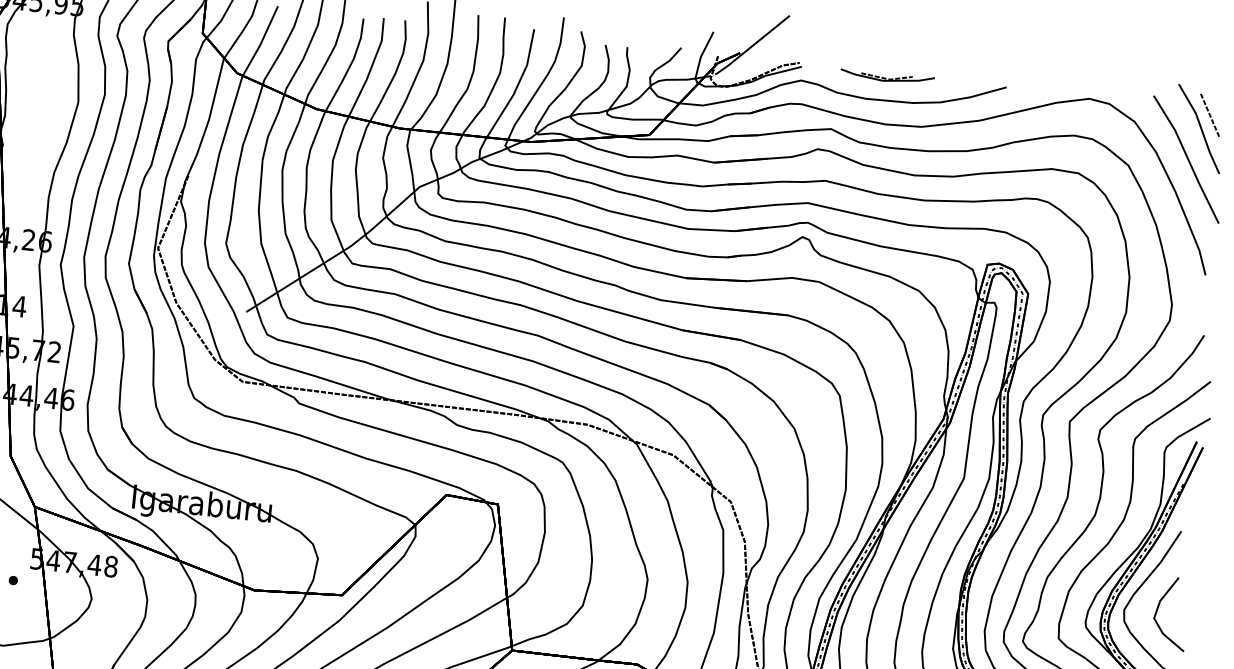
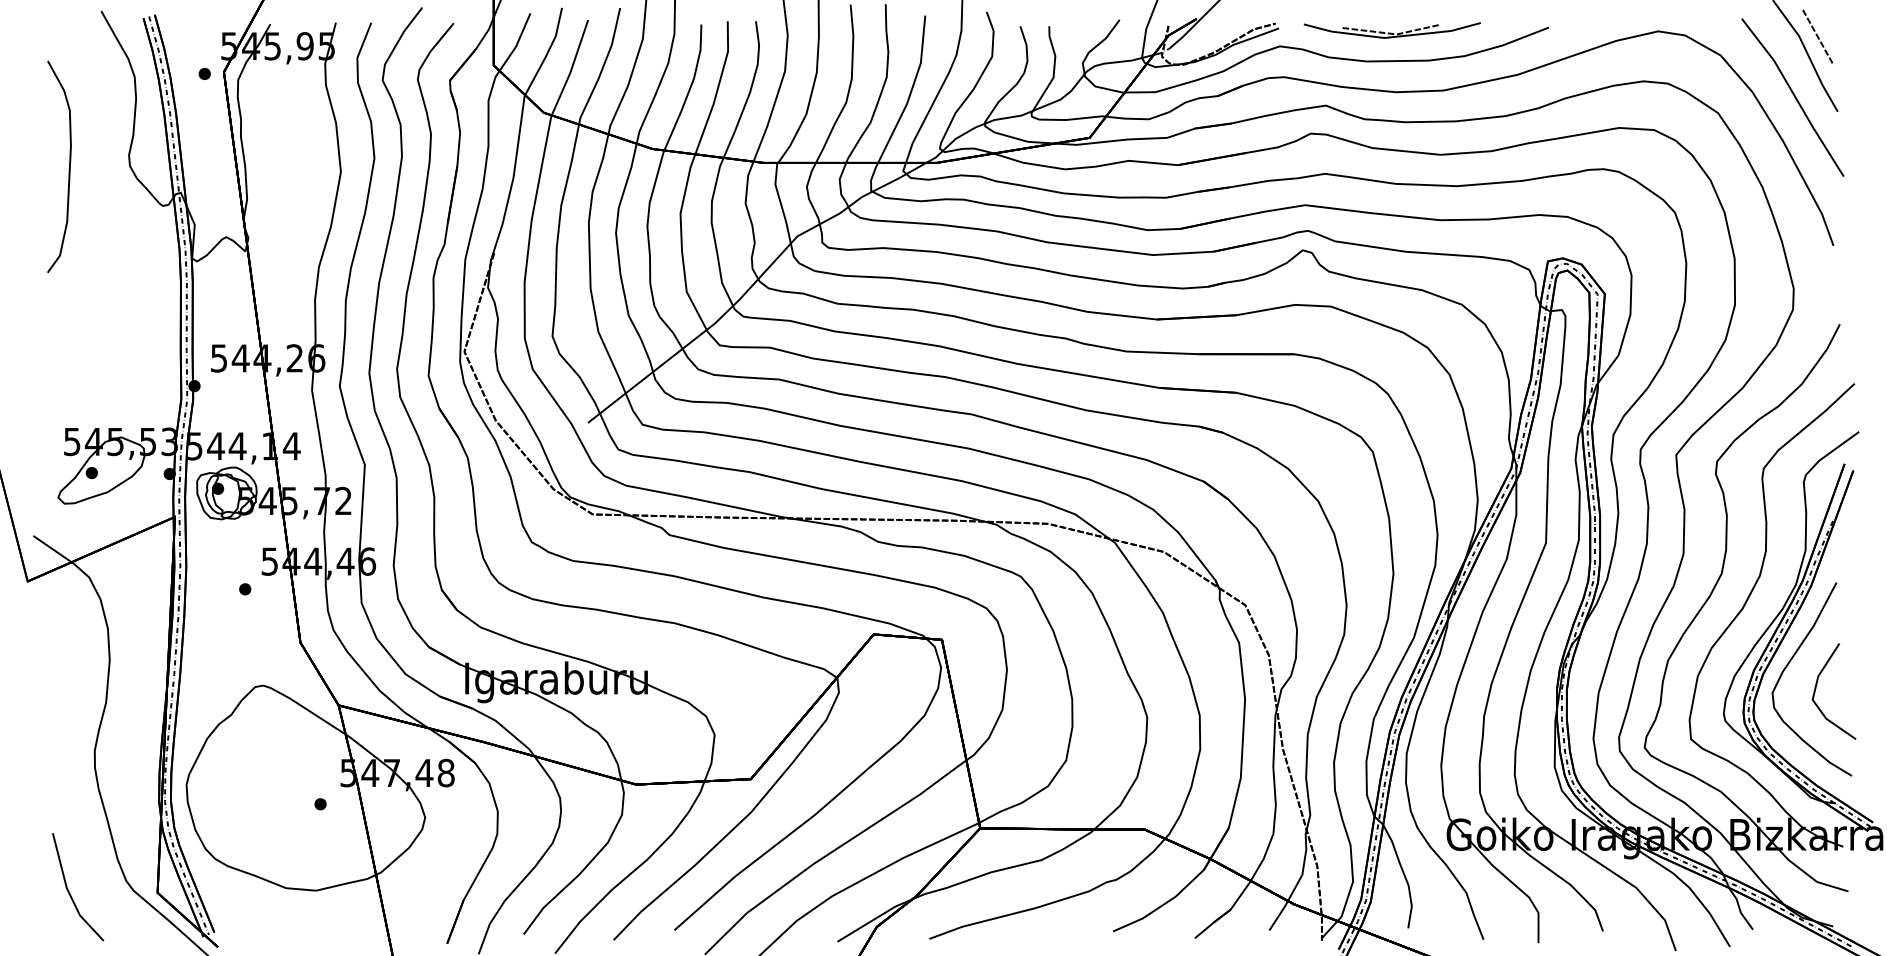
part: (886, 77) -> (1391, 30), size x1.43

